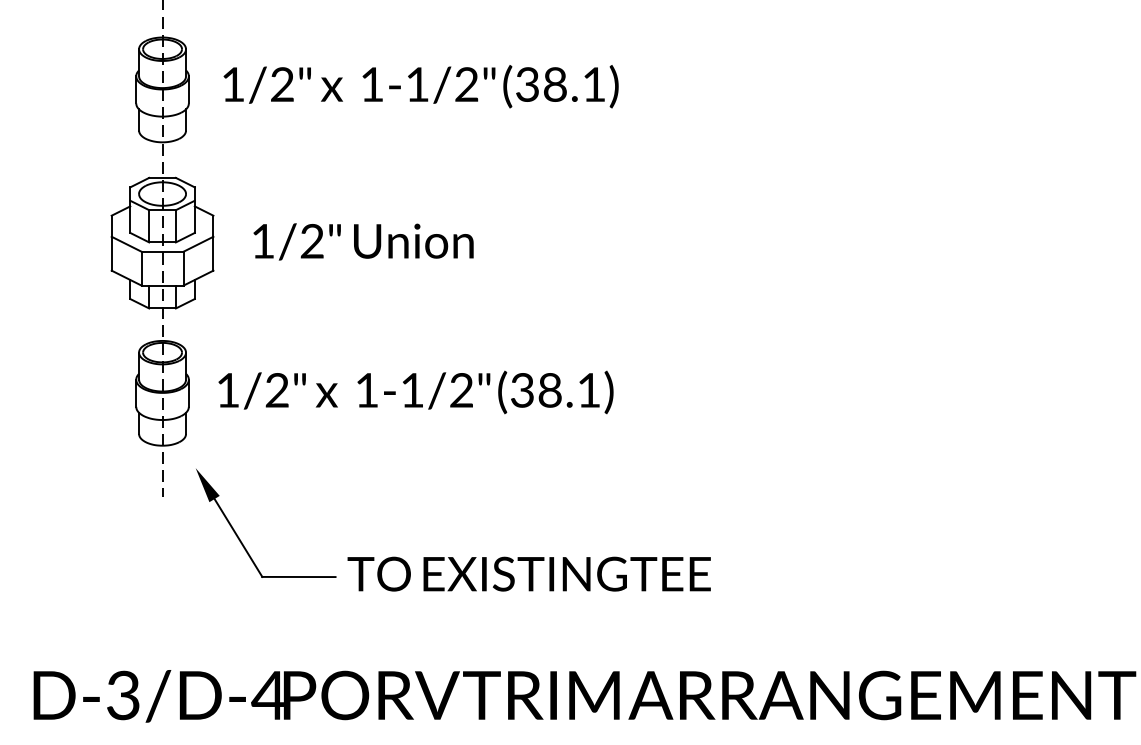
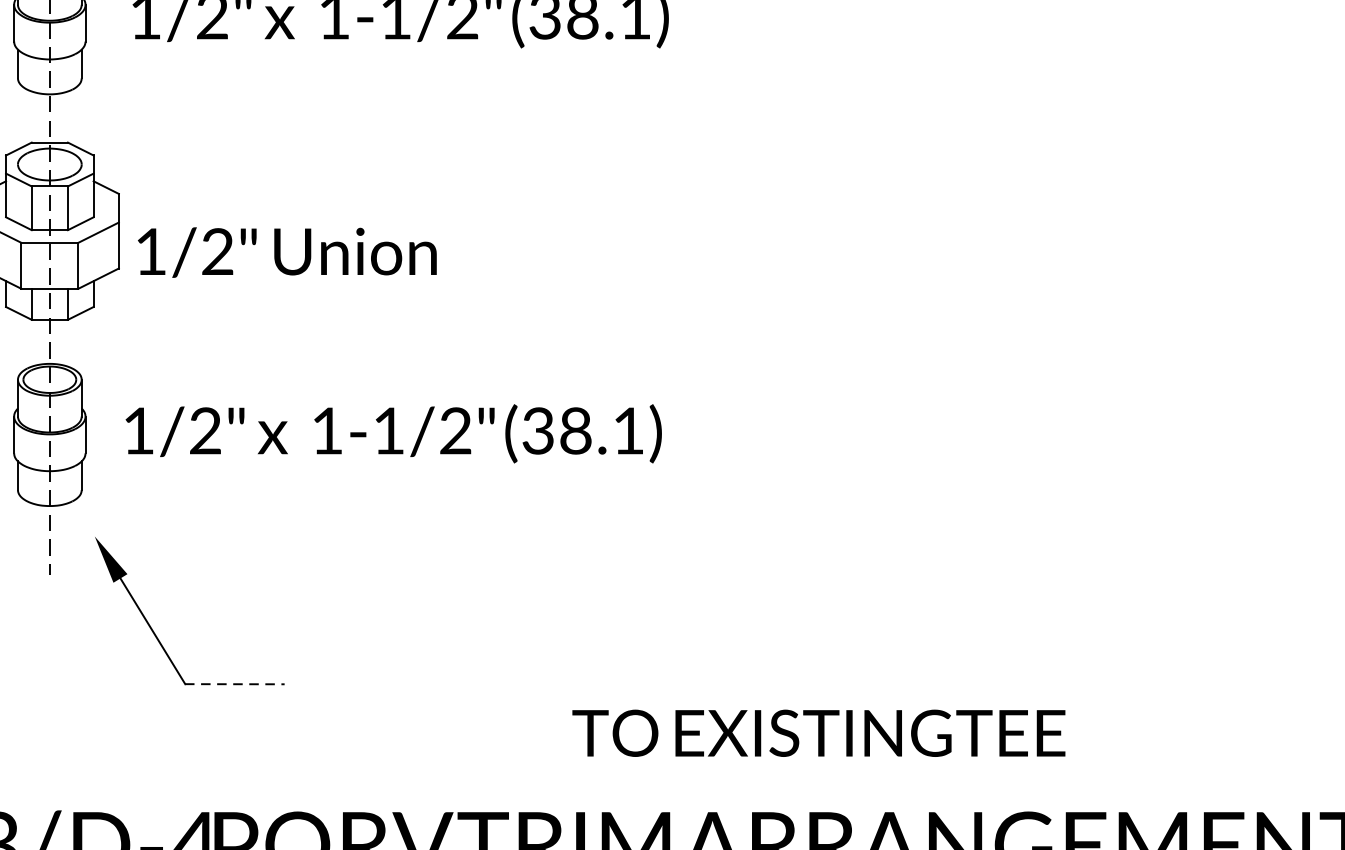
text: (363, 241) -> (287, 251), moved
text: (528, 573) -> (817, 732), moved
line: (298, 576) -> (234, 683), solid -> dashed

